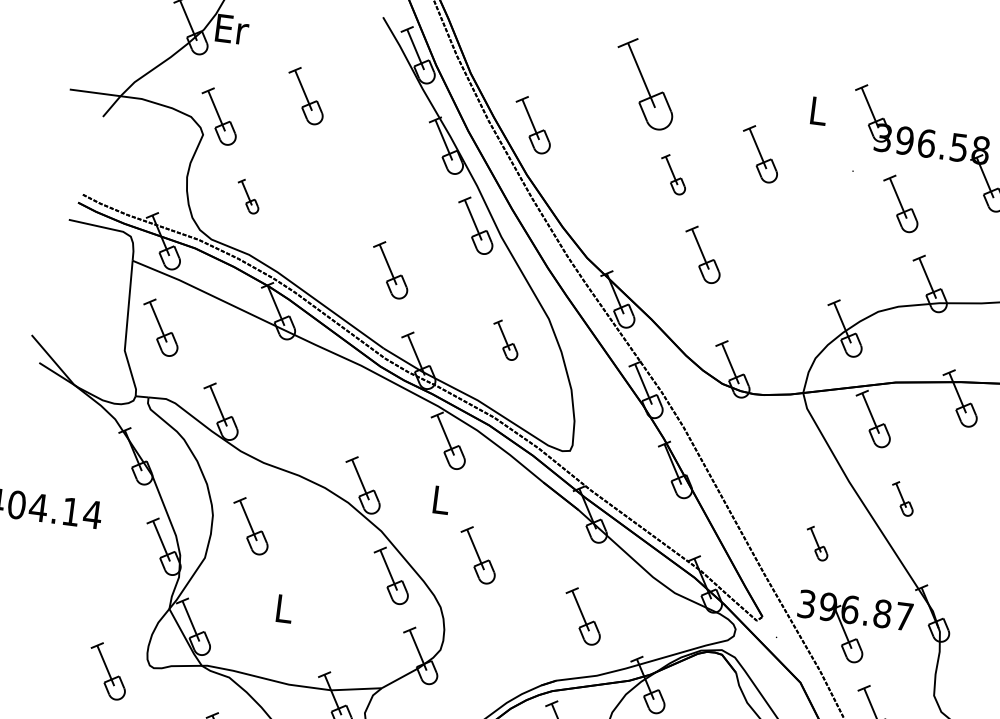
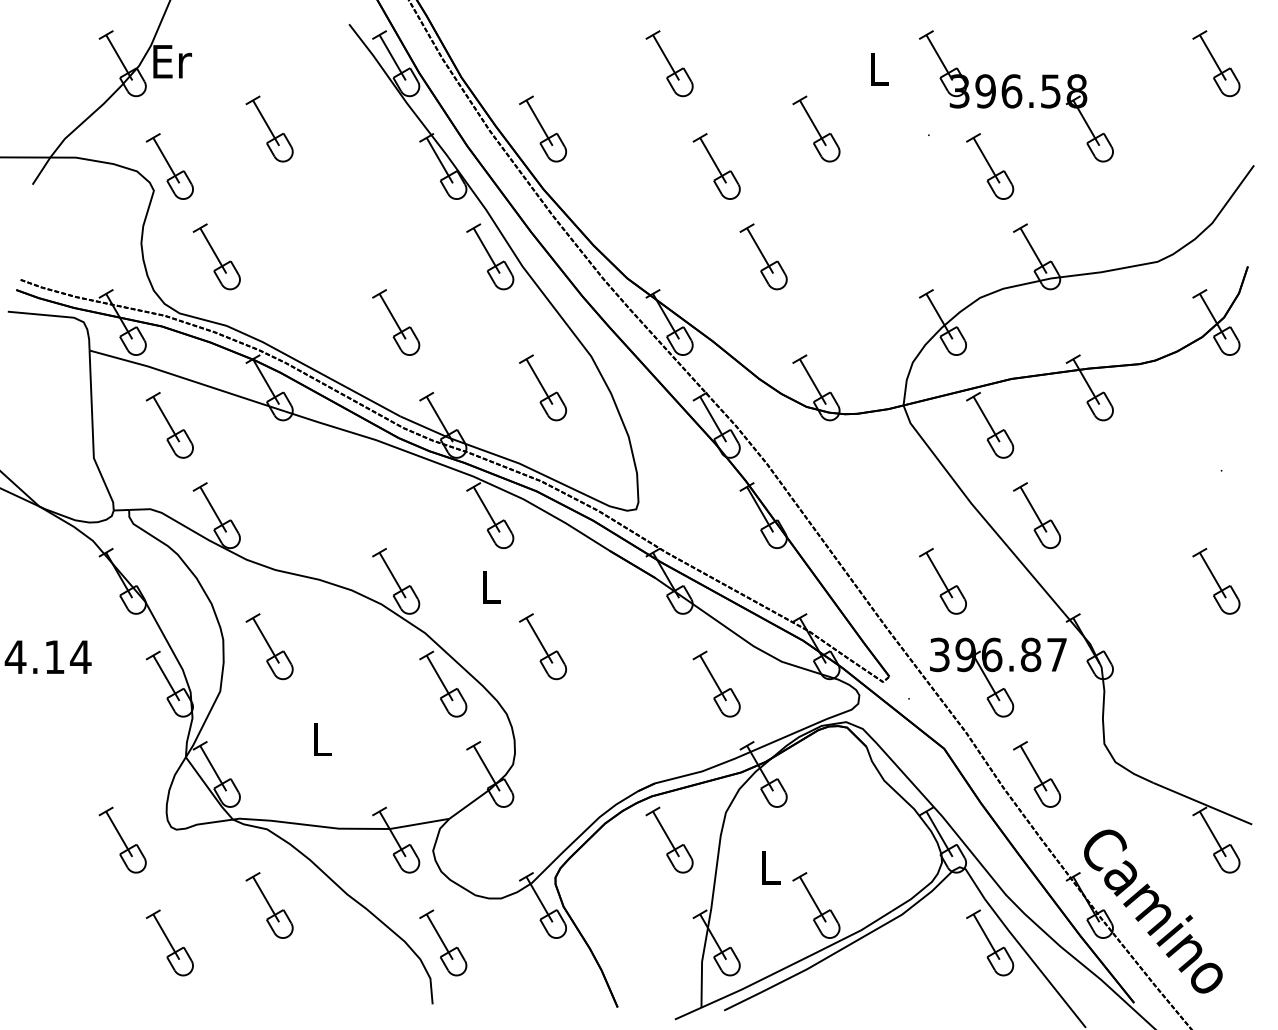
part: (645, 83) -> (669, 63), size x0.62
part: (673, 174) -> (716, 166), size x1.43
part: (248, 196) -> (216, 256), size x1.67
part: (160, 327) -> (169, 425), moved
part: (505, 339) -> (543, 387), size x1.43
part: (902, 498) -> (1037, 515), size x1.67
part: (816, 543) -> (942, 581), size x1.67
part: (582, 615) -> (716, 683), moved

